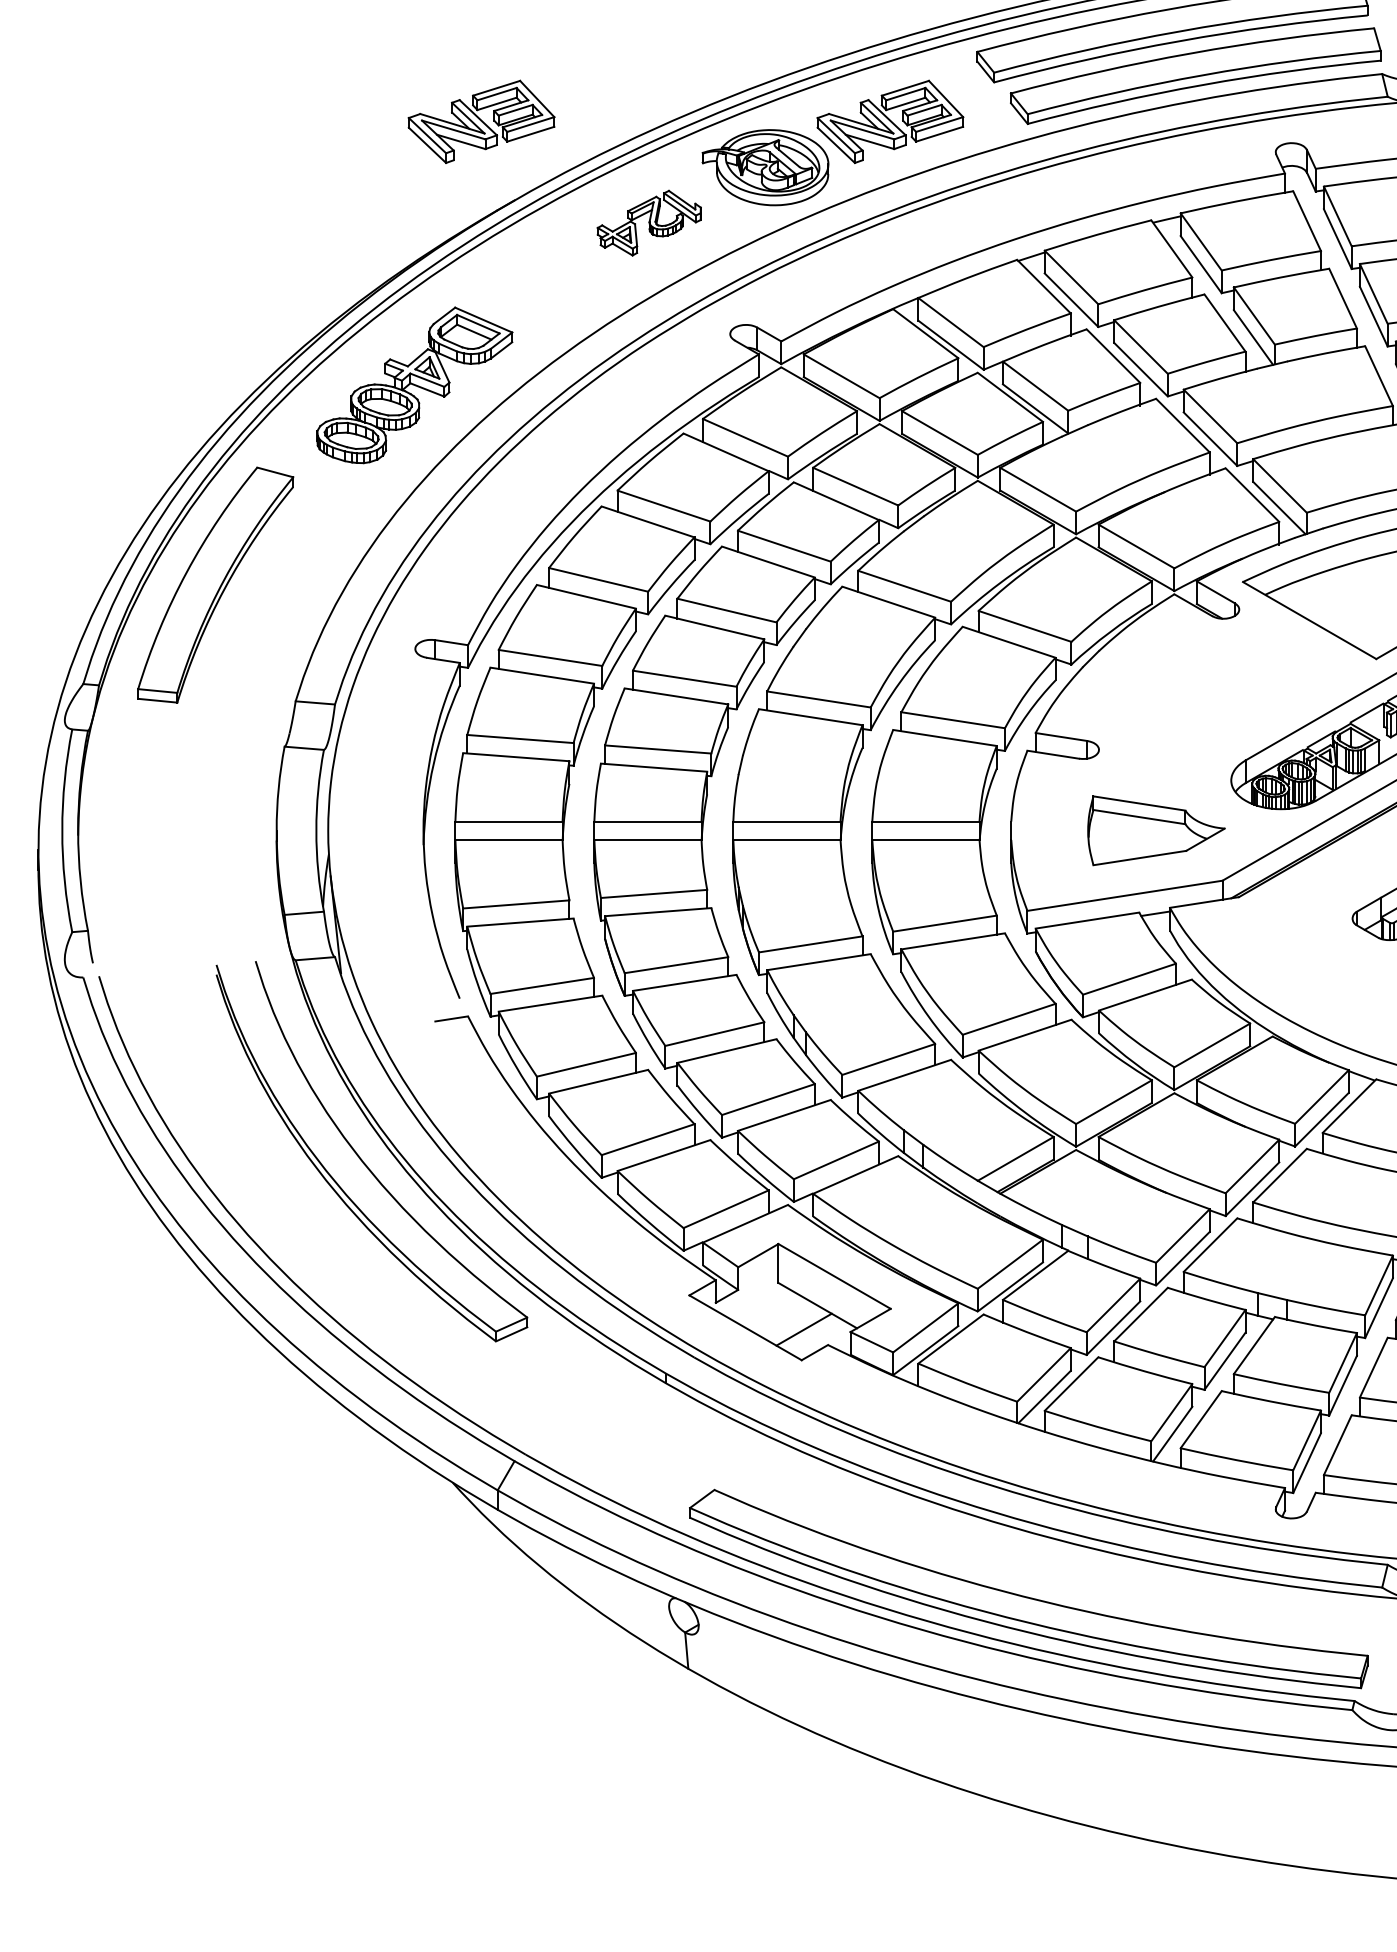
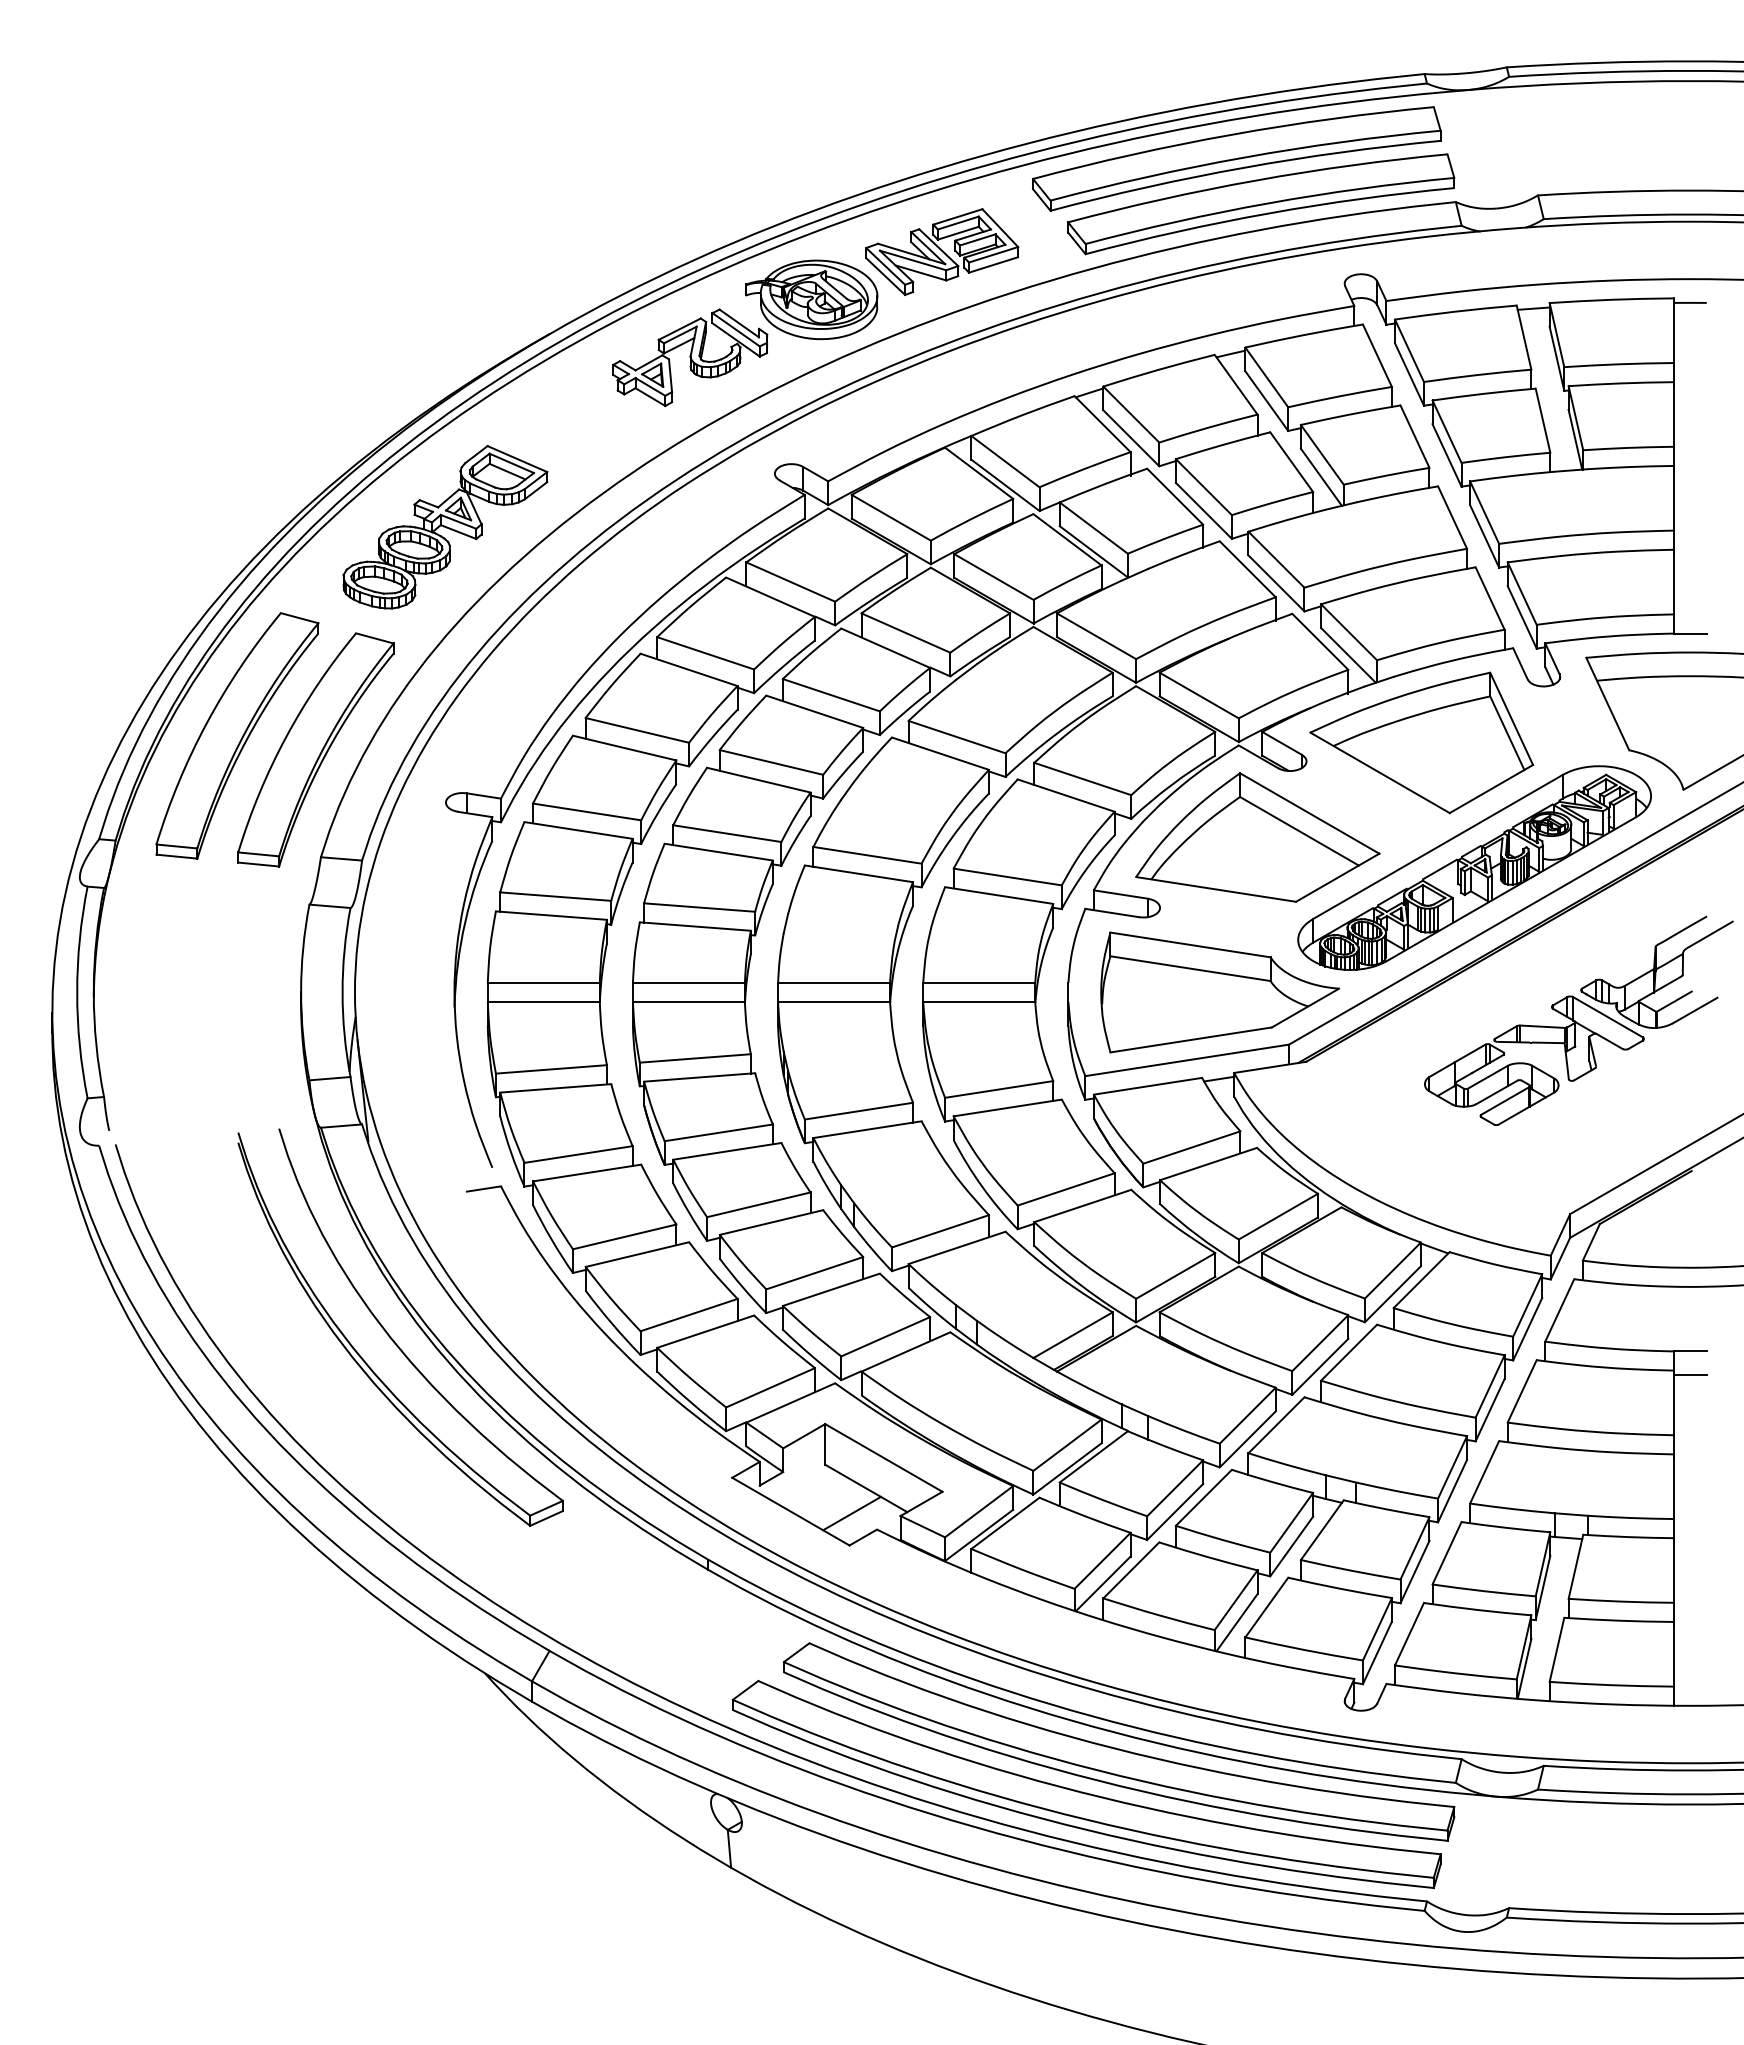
part: (481, 121) -> (515, 251), removed
part: (649, 222) -> (690, 357), size x1.43
part: (290, 598) -> (315, 749), added
part: (1192, 682) -> (1257, 837), added
part: (1155, 830) -> (1219, 992), size x1.67
part: (1060, 1554) -> (1119, 1748), added

